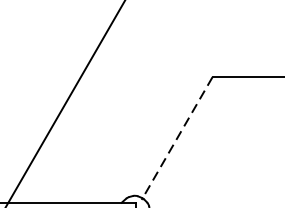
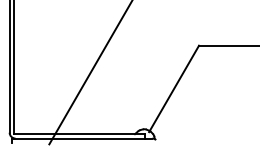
line: (177, 137) -> (174, 88), dashed -> solid

